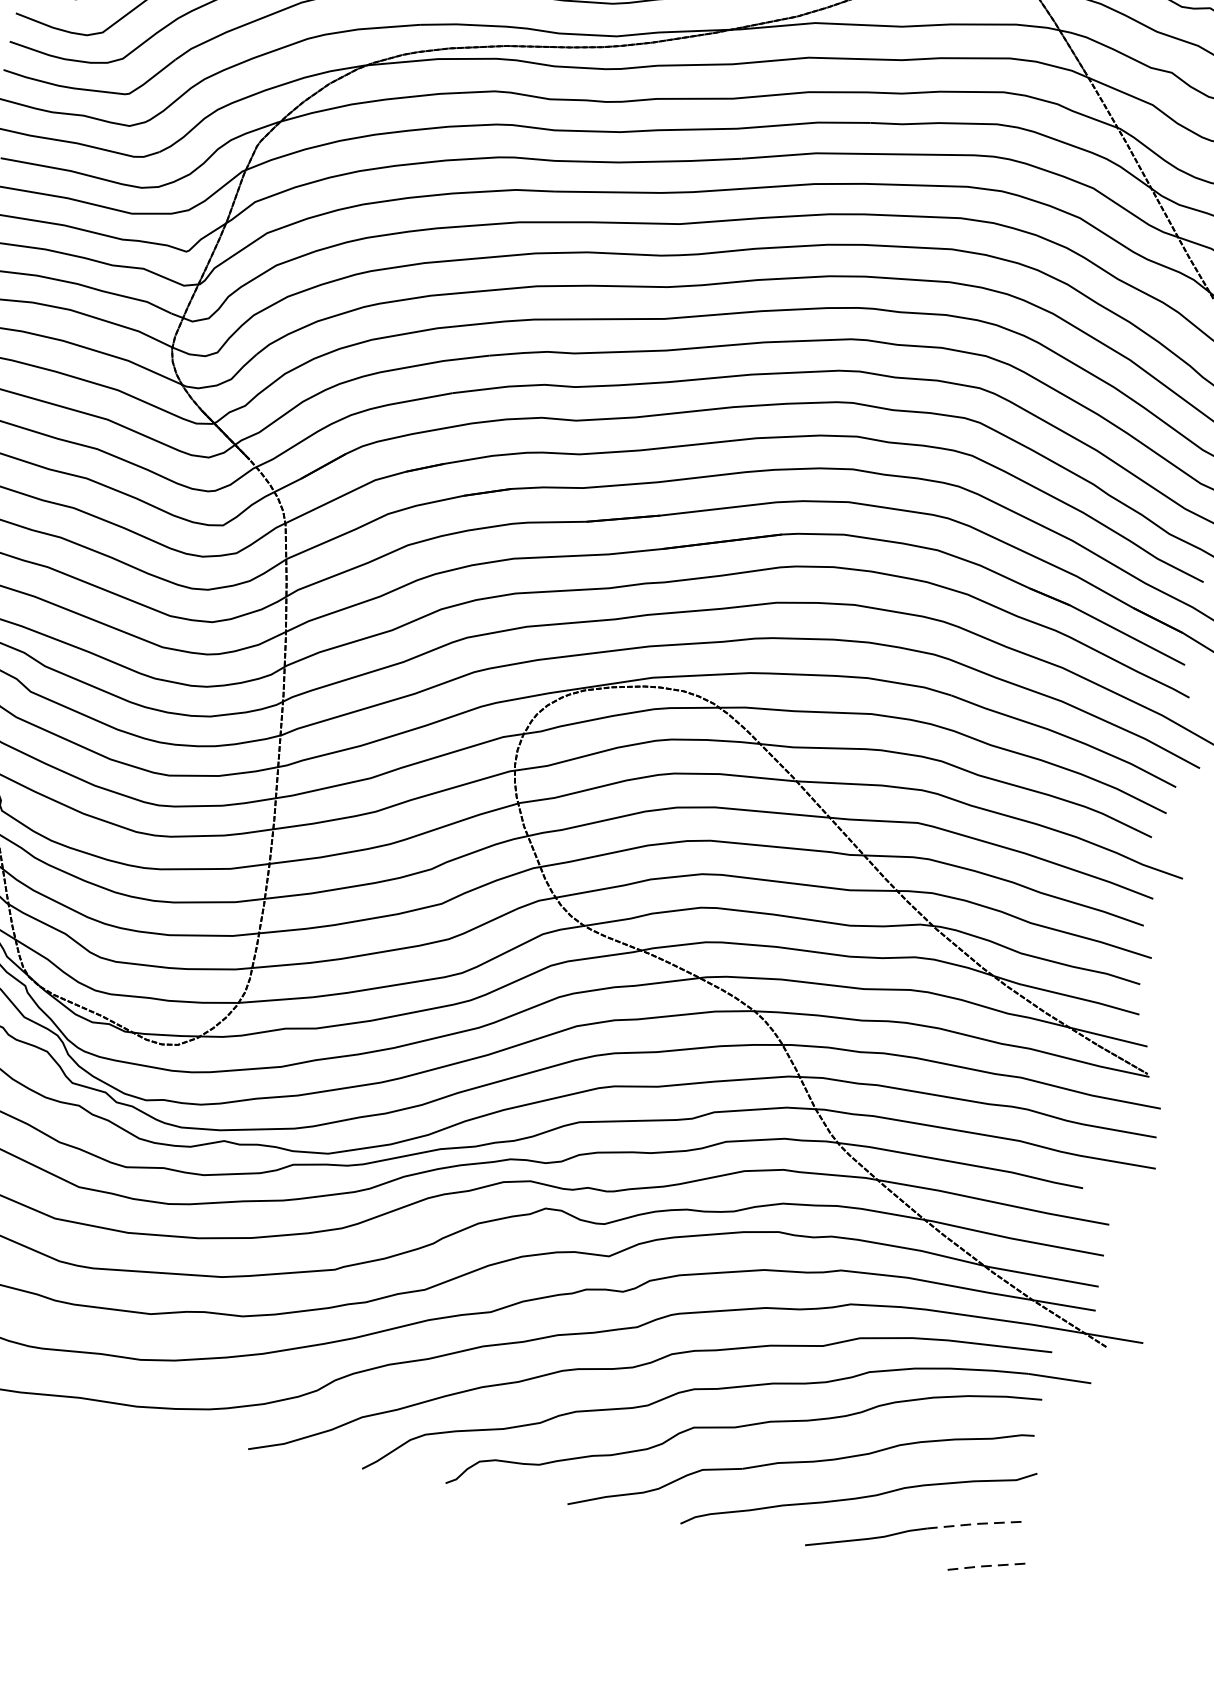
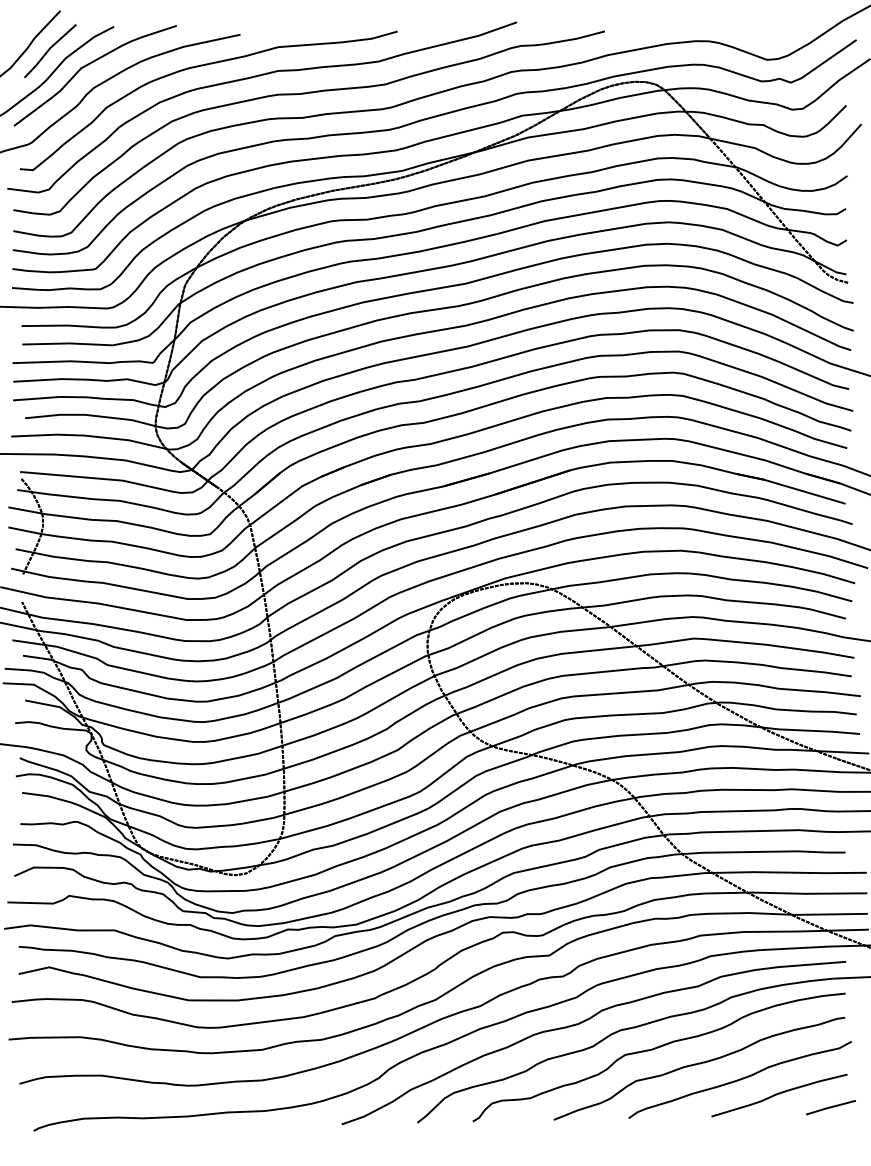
line: (975, 1523) -> (818, 1081), dashed -> solid
line: (986, 1566) -> (830, 1107), dashed -> solid

